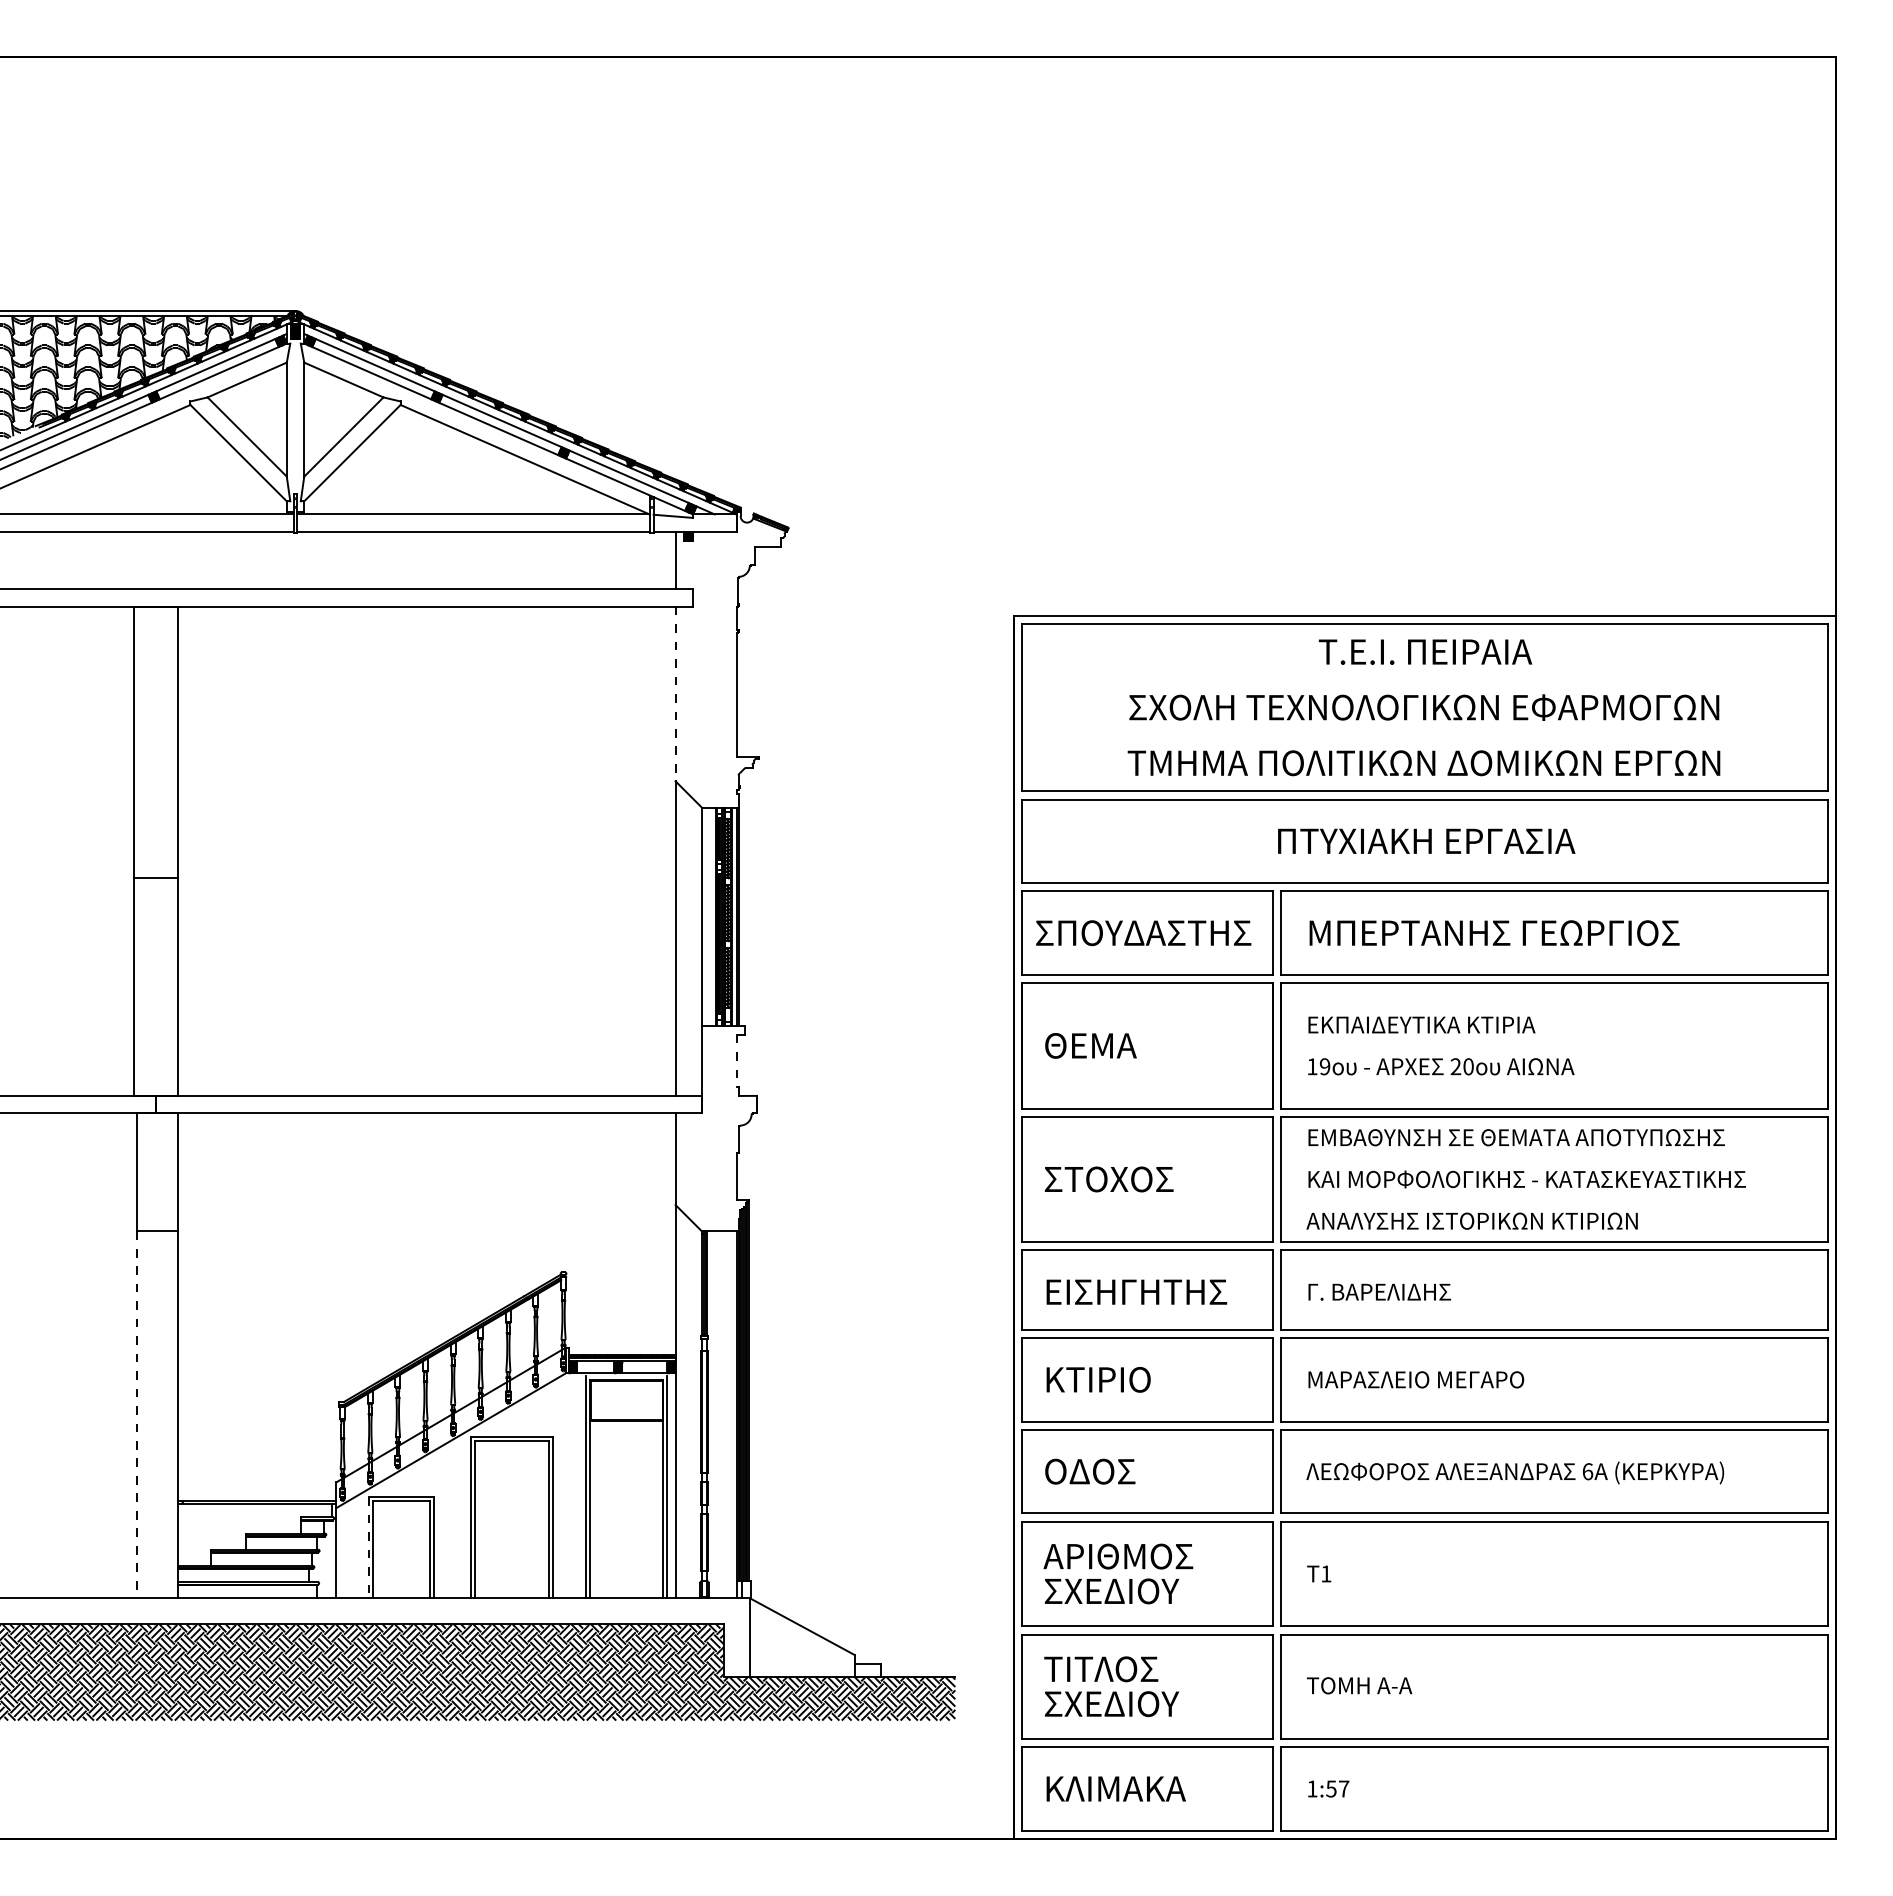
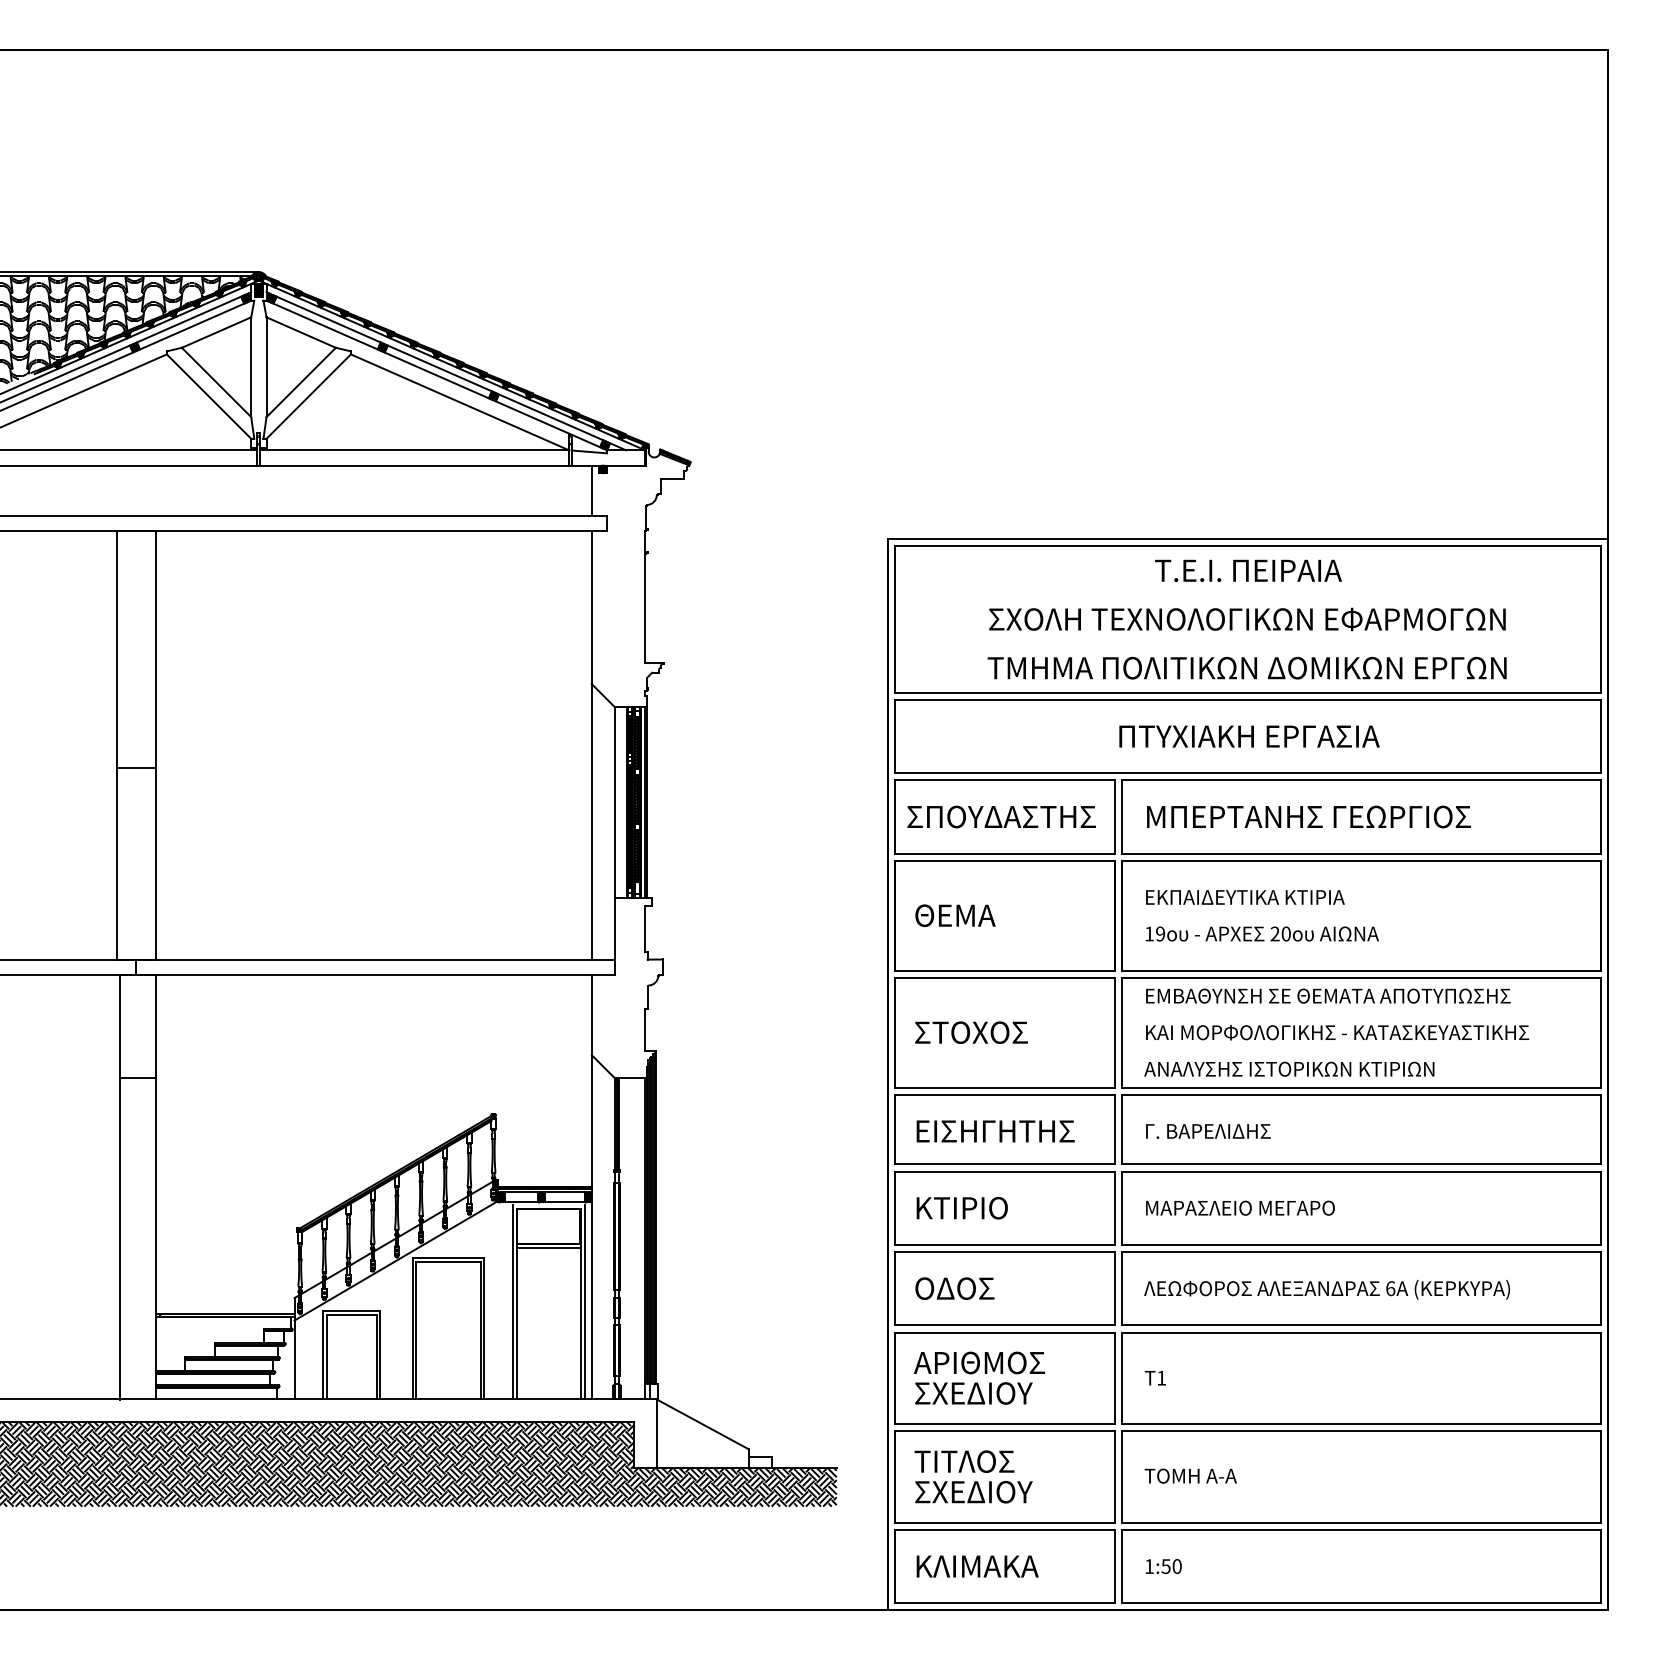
line: (675, 694) -> (591, 607), dashed -> solid
line: (736, 1061) -> (645, 929), dashed -> solid
line: (136, 1414) -> (119, 1238), dashed -> solid
line: (626, 1425) -> (548, 1248), added
line: (368, 1547) -> (322, 1355), dashed -> solid
text: (1344, 1788) -> (1177, 1566), 1:57 -> 1:50

